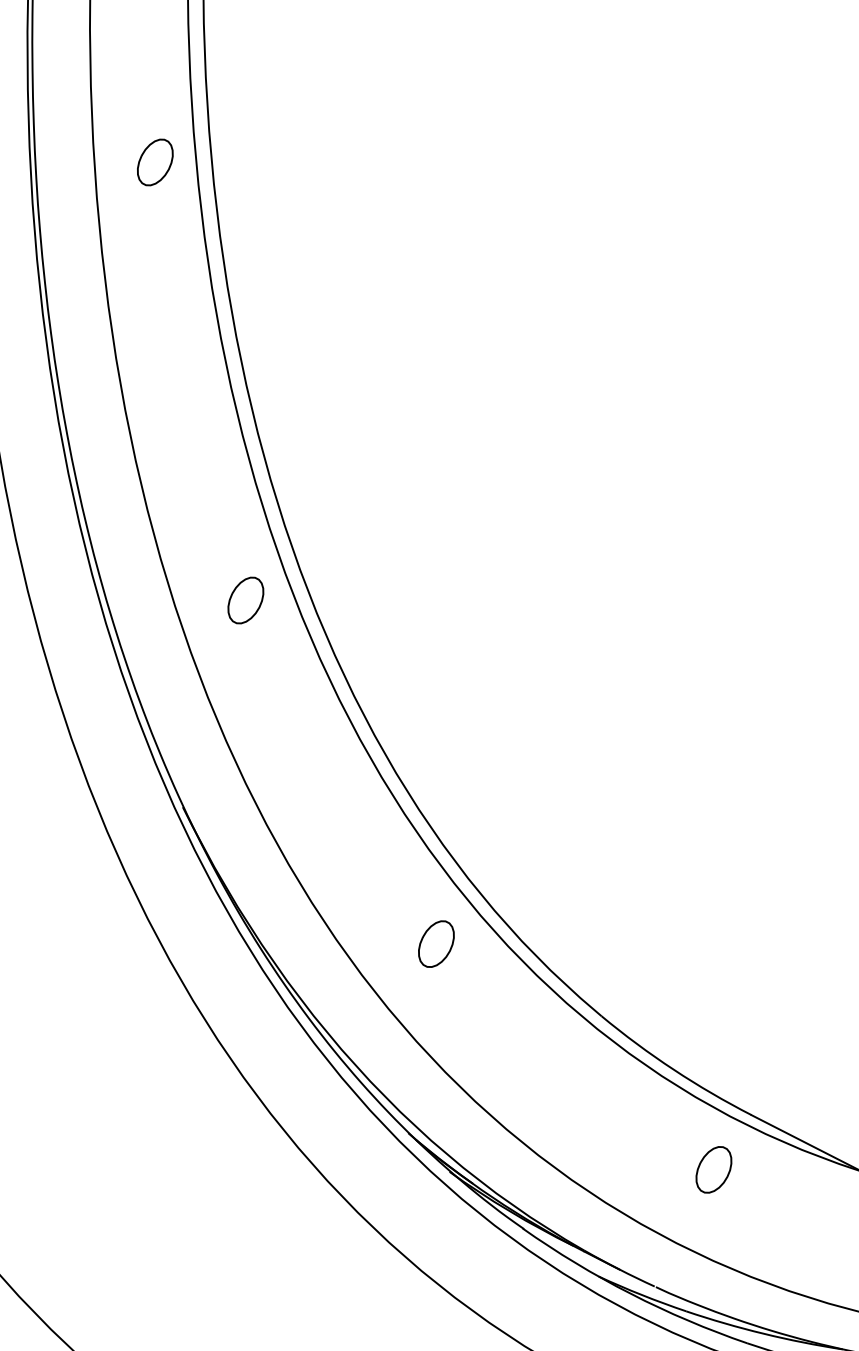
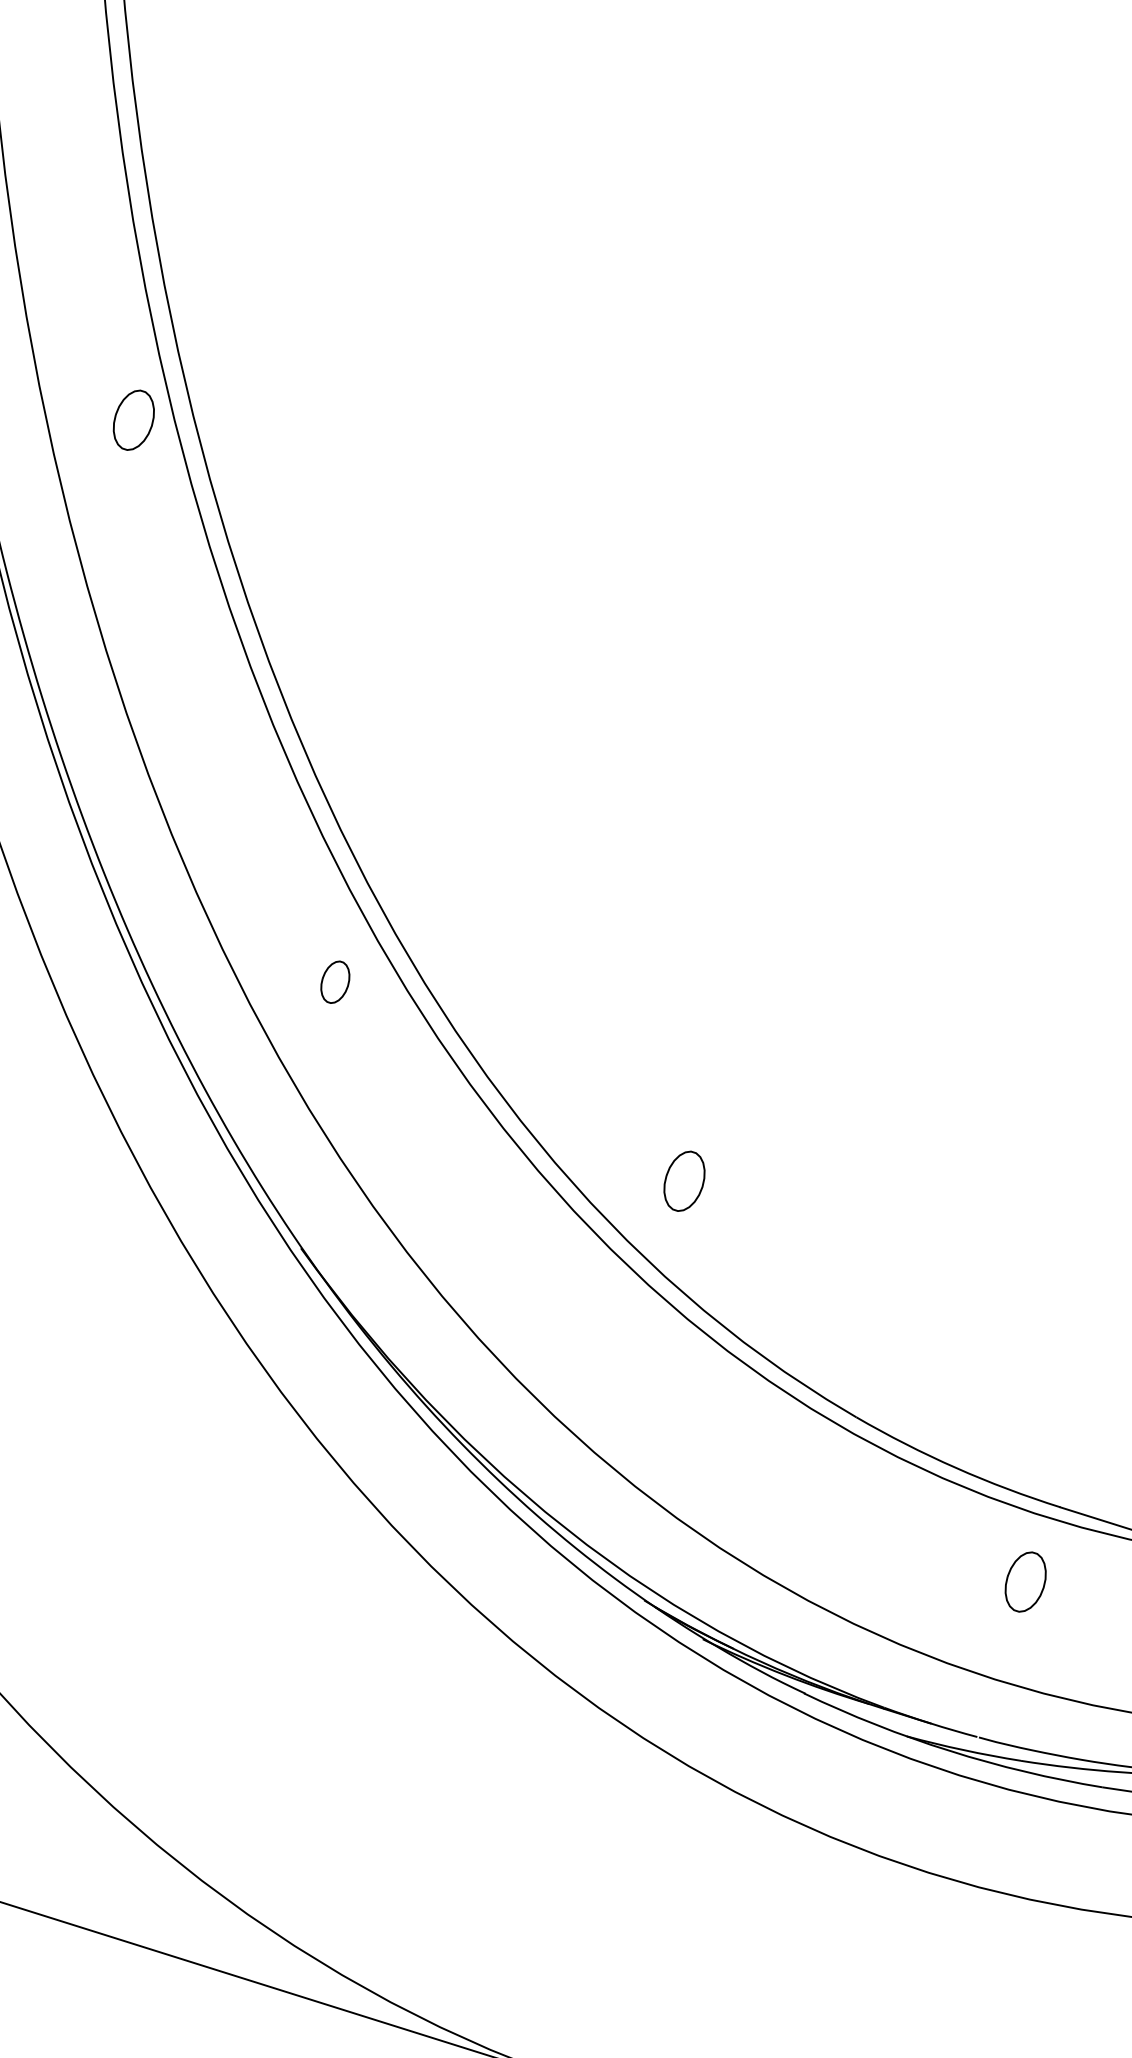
part: (155, 161) -> (133, 419), moved
part: (246, 599) -> (335, 981), size x0.7
part: (436, 943) -> (684, 1180), moved

